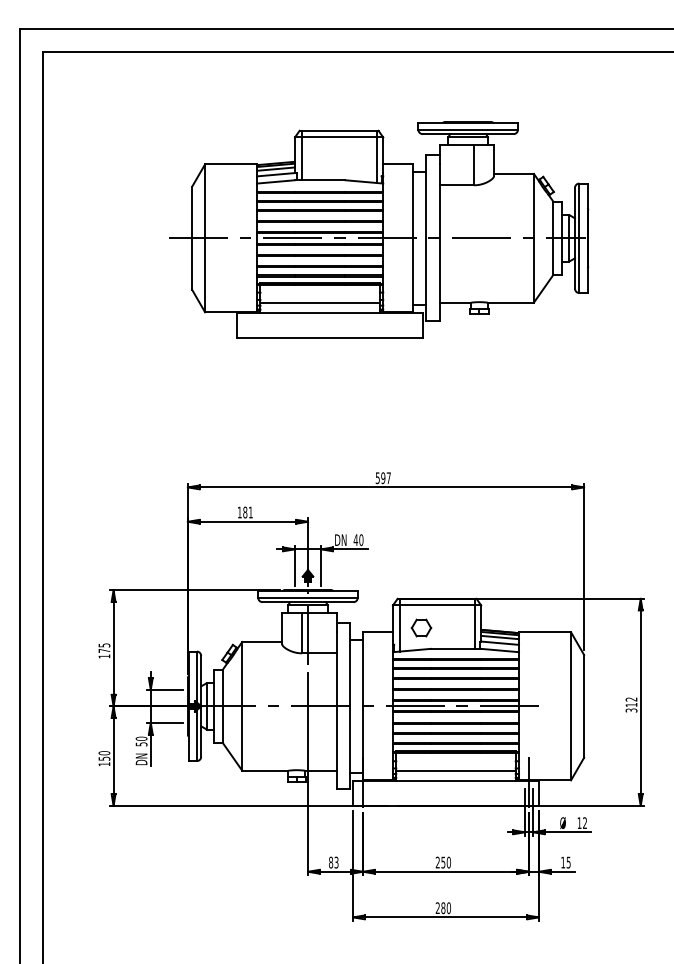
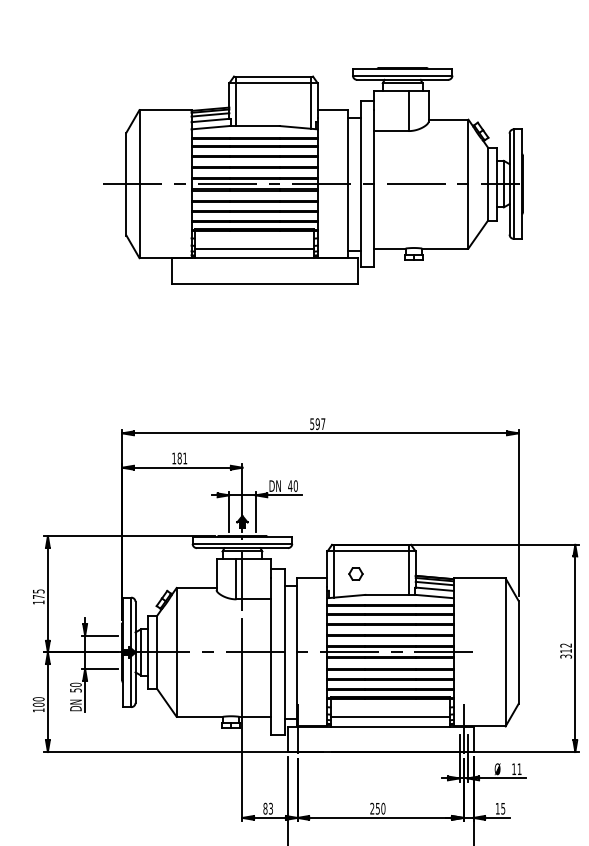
part: (421, 627) -> (355, 573), size x0.7
text: (104, 758) -> (38, 704), 150 -> 100
text: (584, 822) -> (519, 768), 12 -> 11

